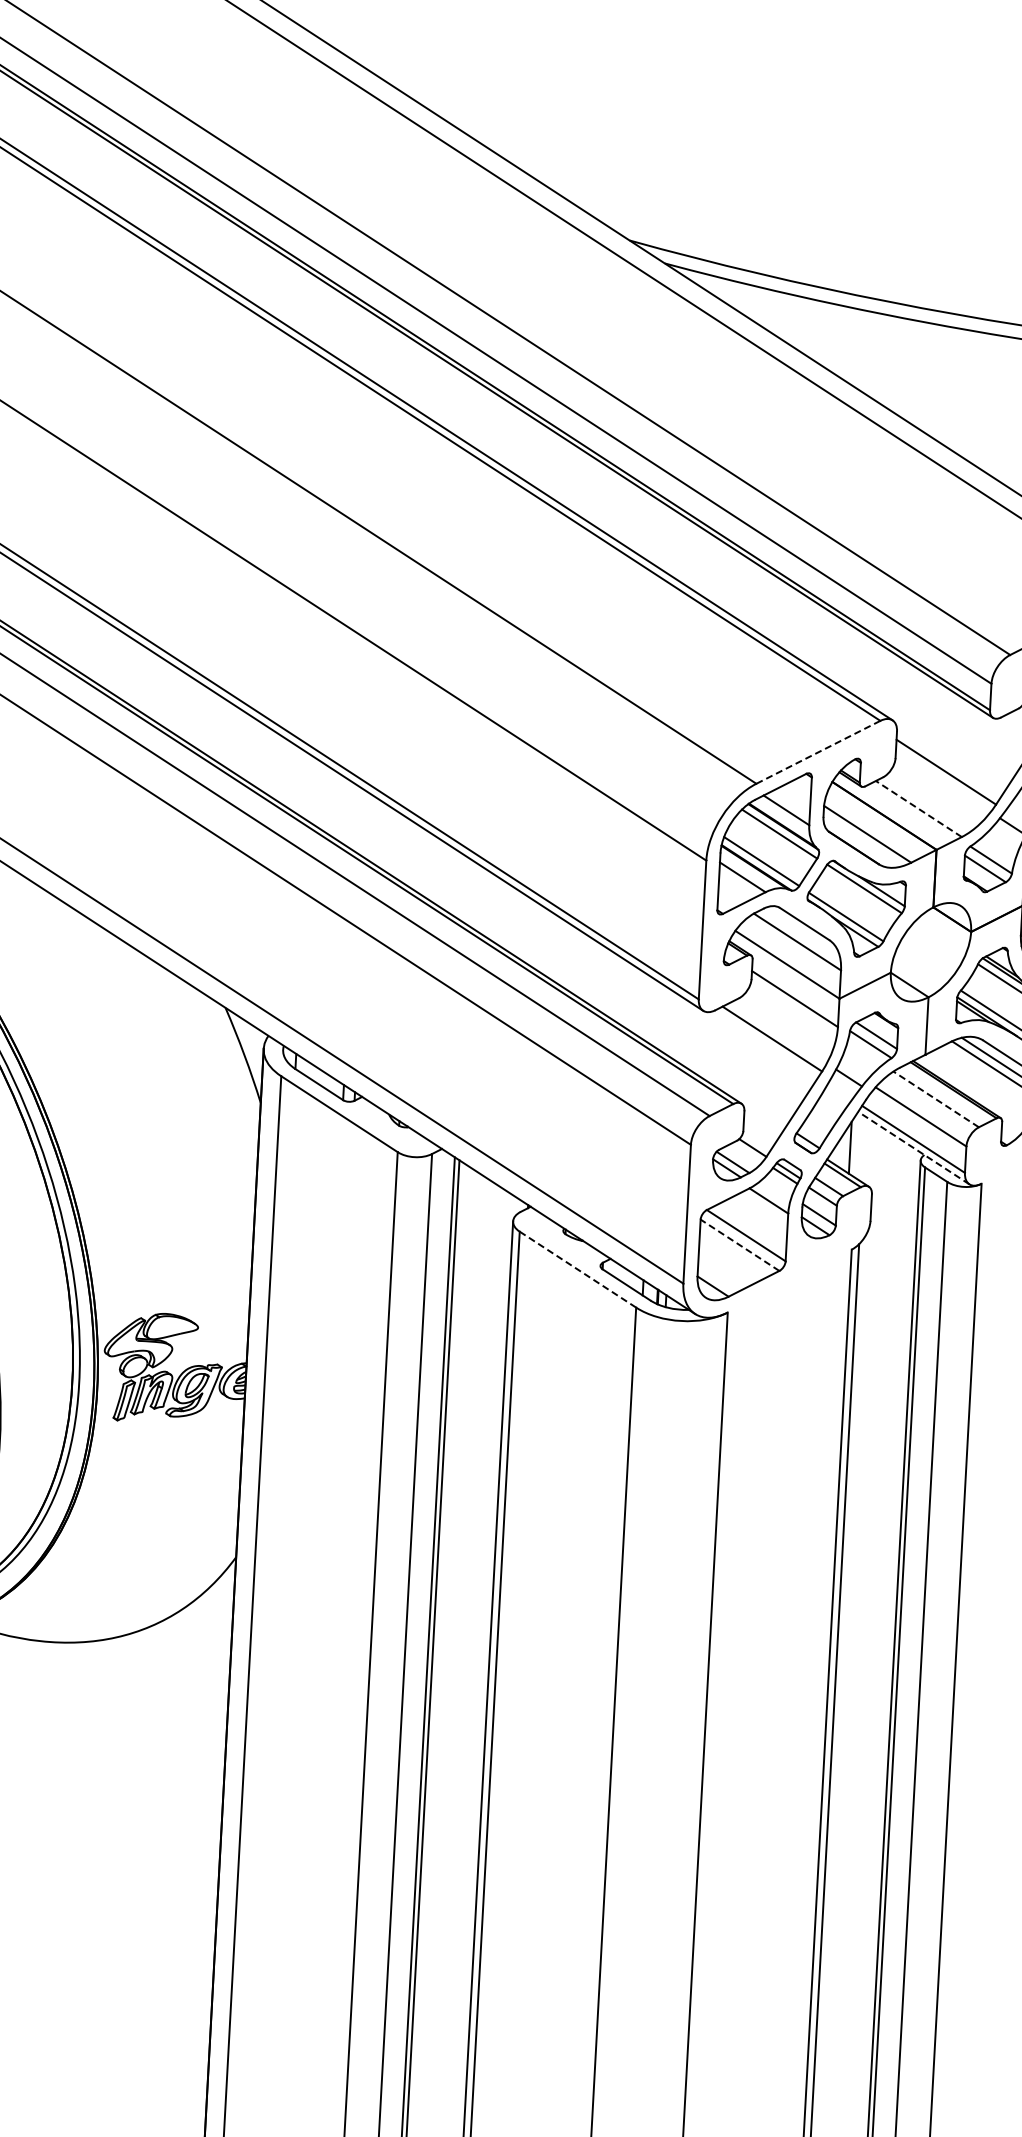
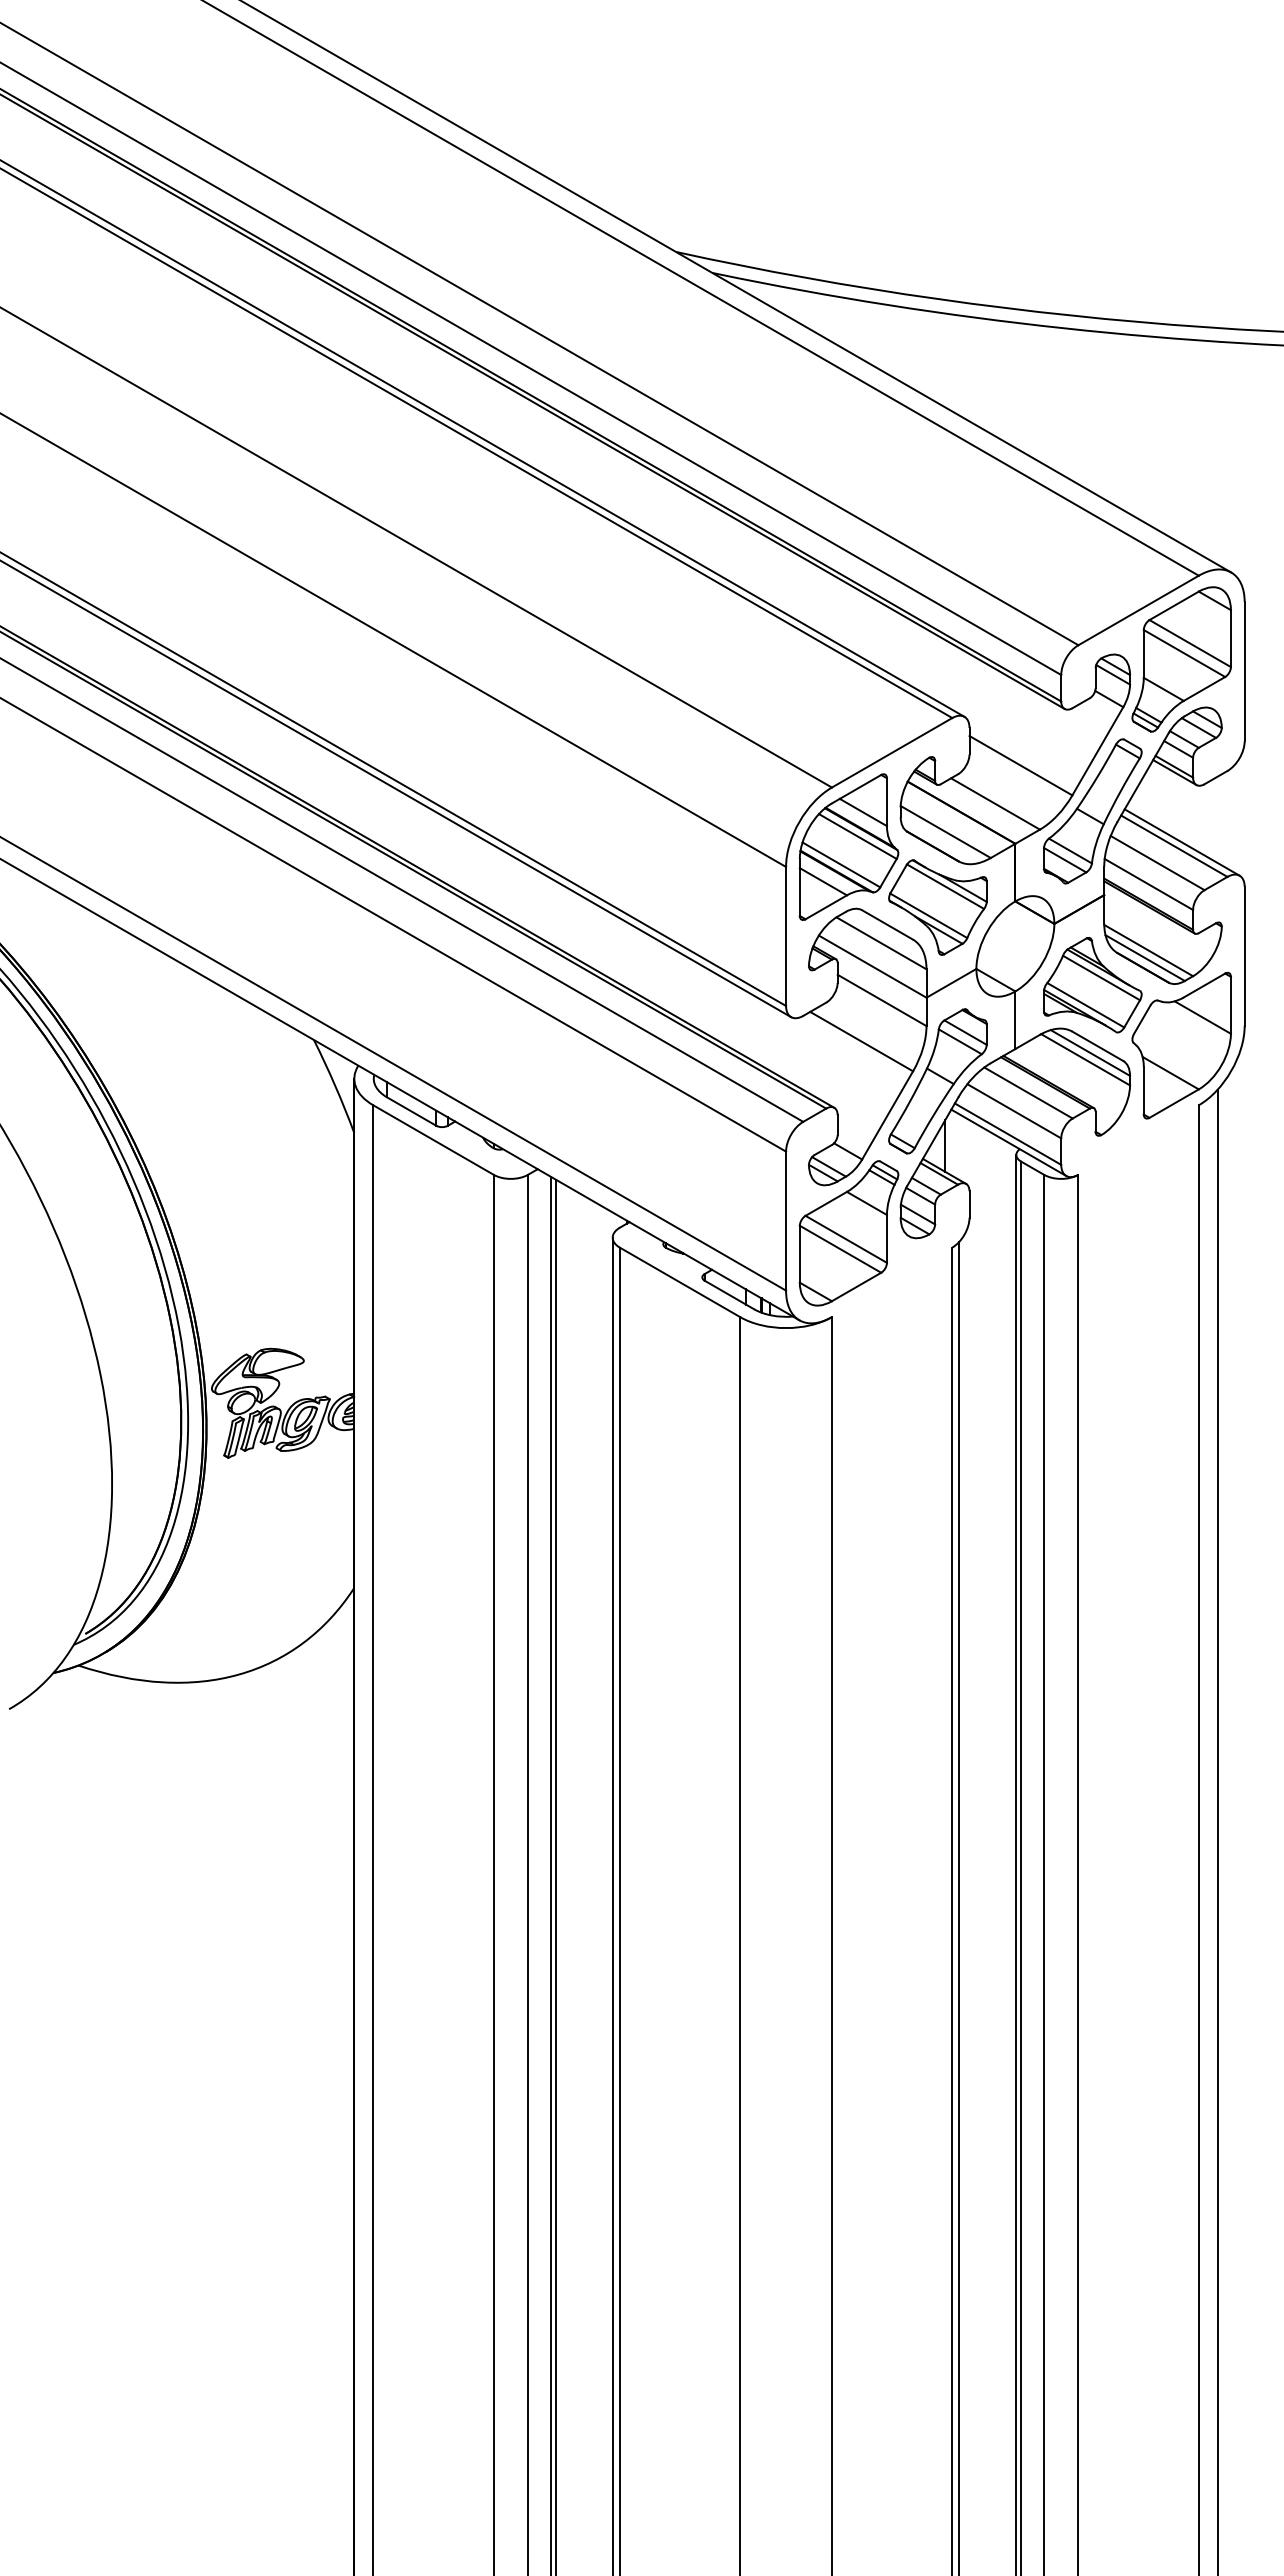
line: (818, 752) -> (892, 752), dashed -> solid
line: (918, 808) -> (995, 803), dashed -> solid
line: (936, 1098) -> (1028, 1092), dashed -> solid
line: (913, 1147) -> (1008, 1142), dashed -> solid
line: (739, 1245) -> (840, 1249), dashed -> solid
line: (578, 1269) -> (680, 1282), dashed -> solid

